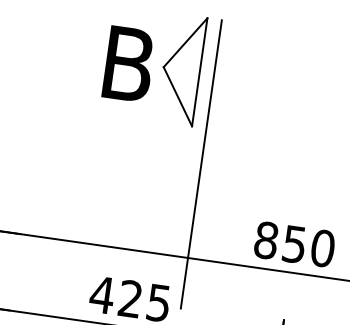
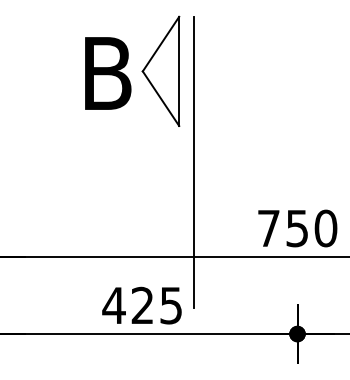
text: (266, 240) -> (268, 228), 850 -> 750

